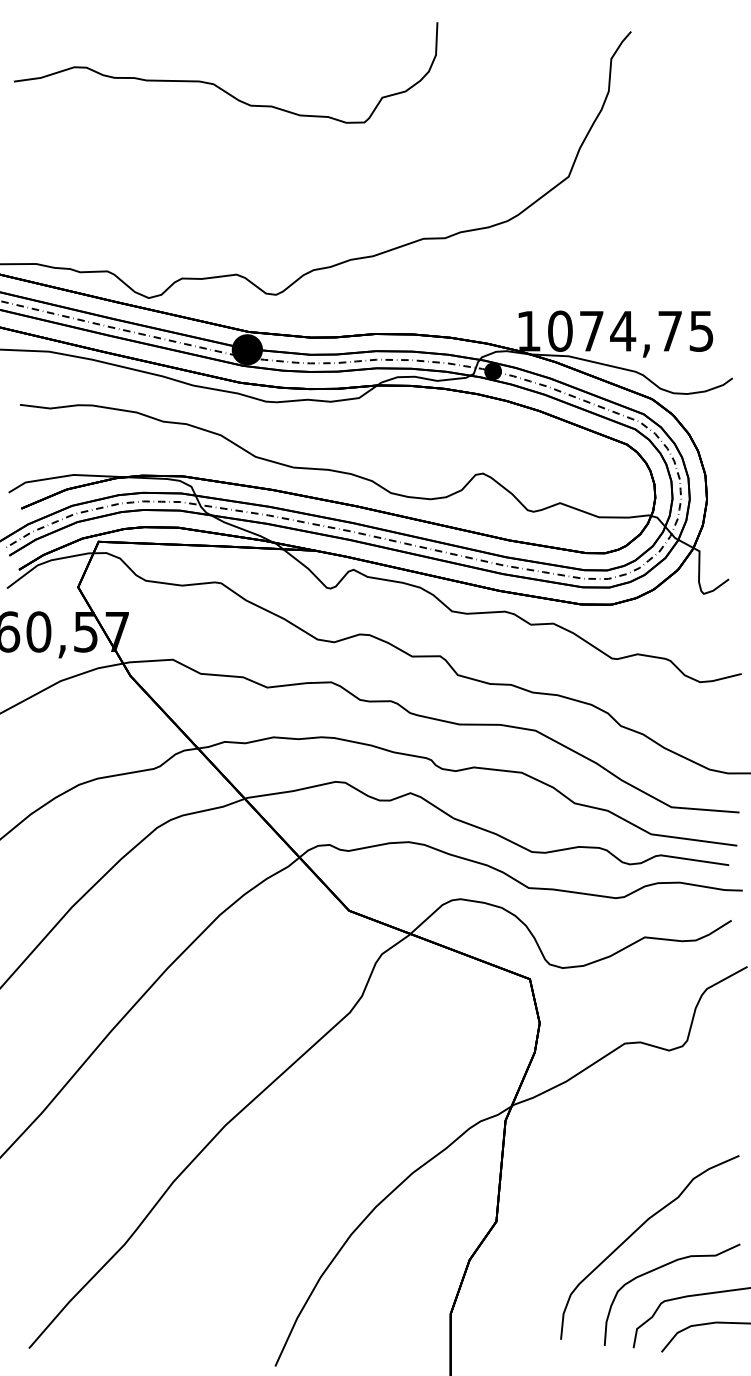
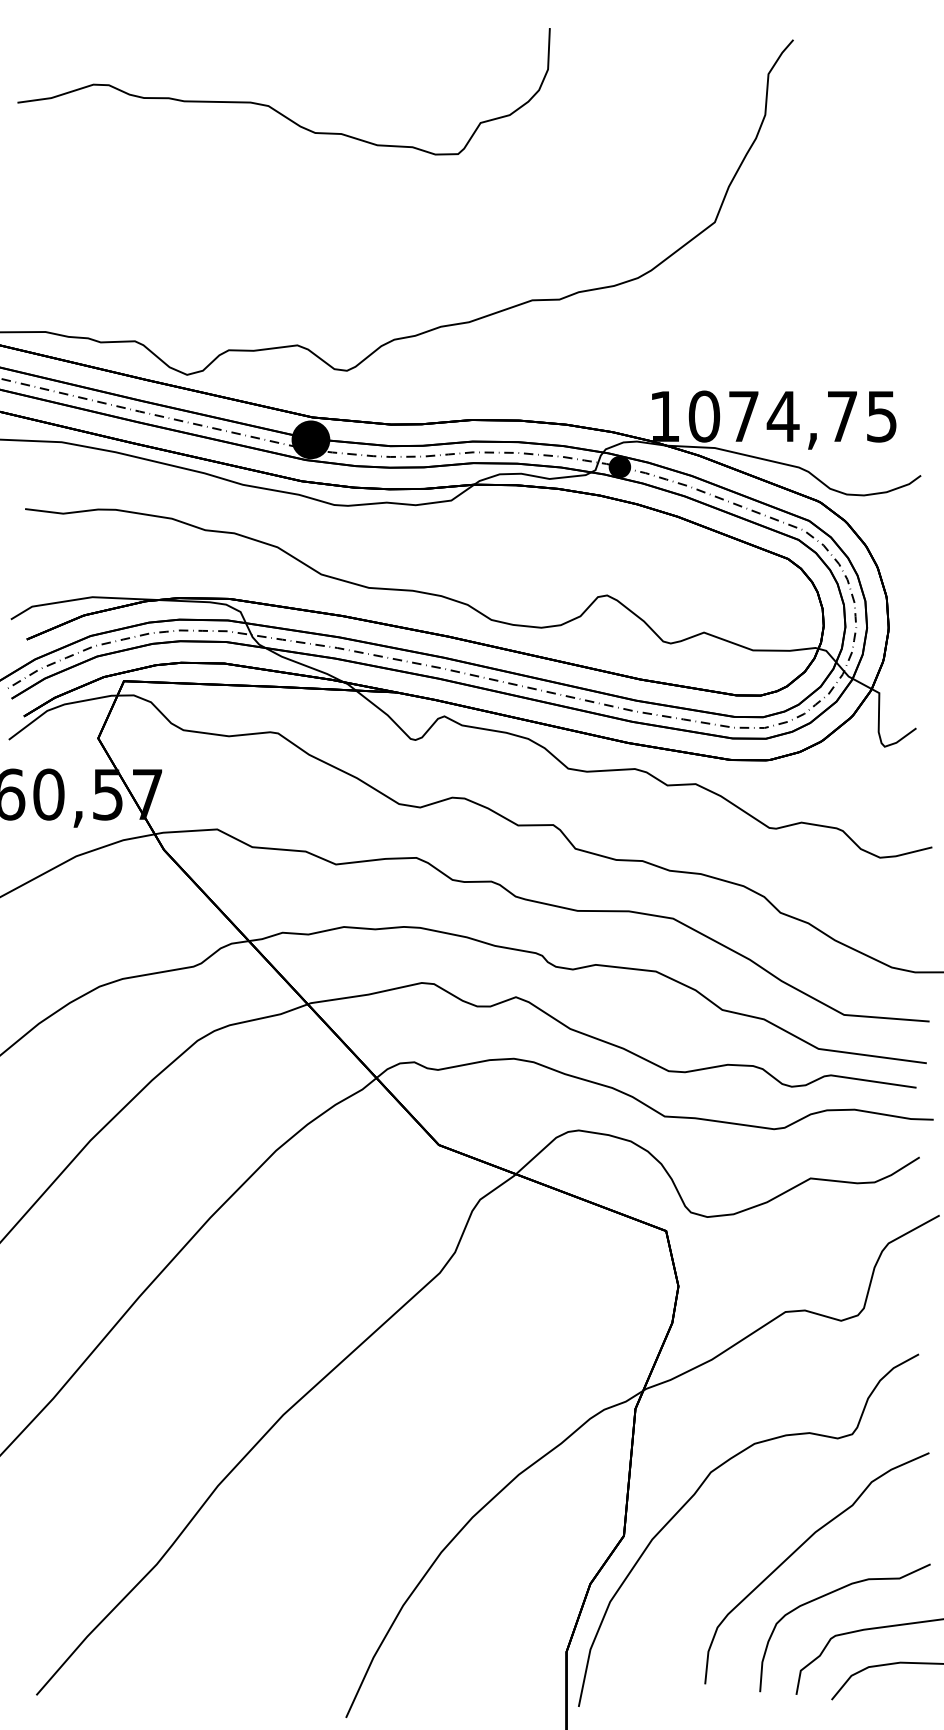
curve: (554, 1187) -> (696, 1493), added

